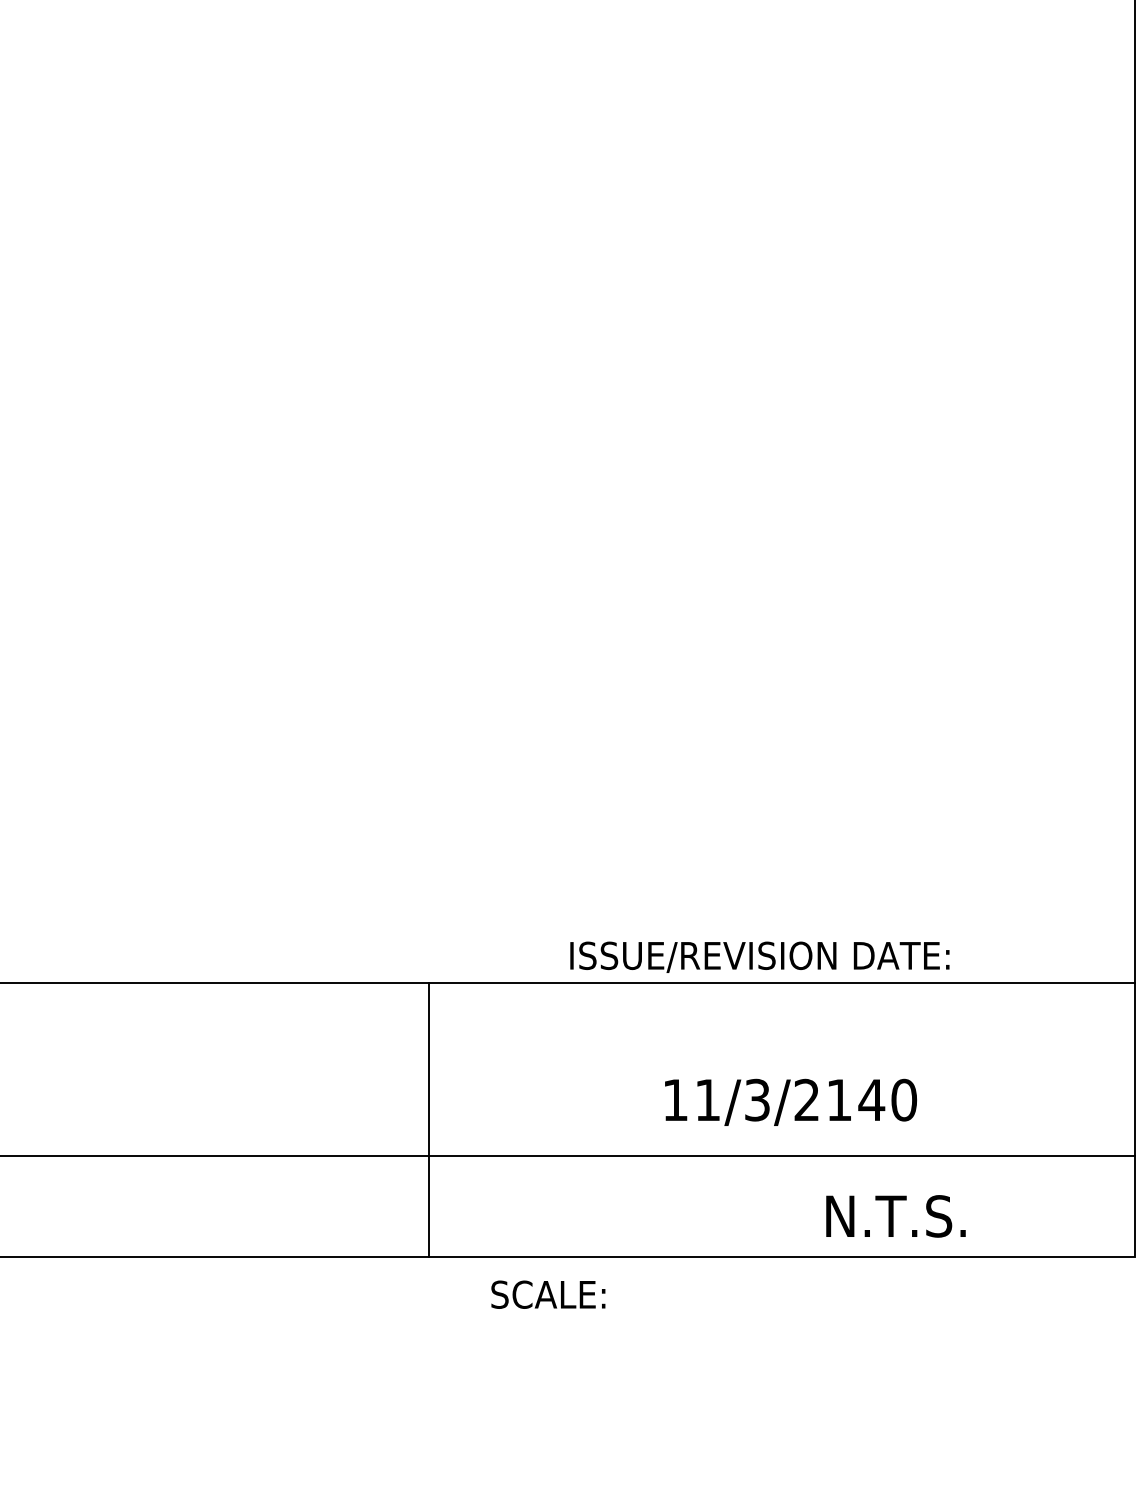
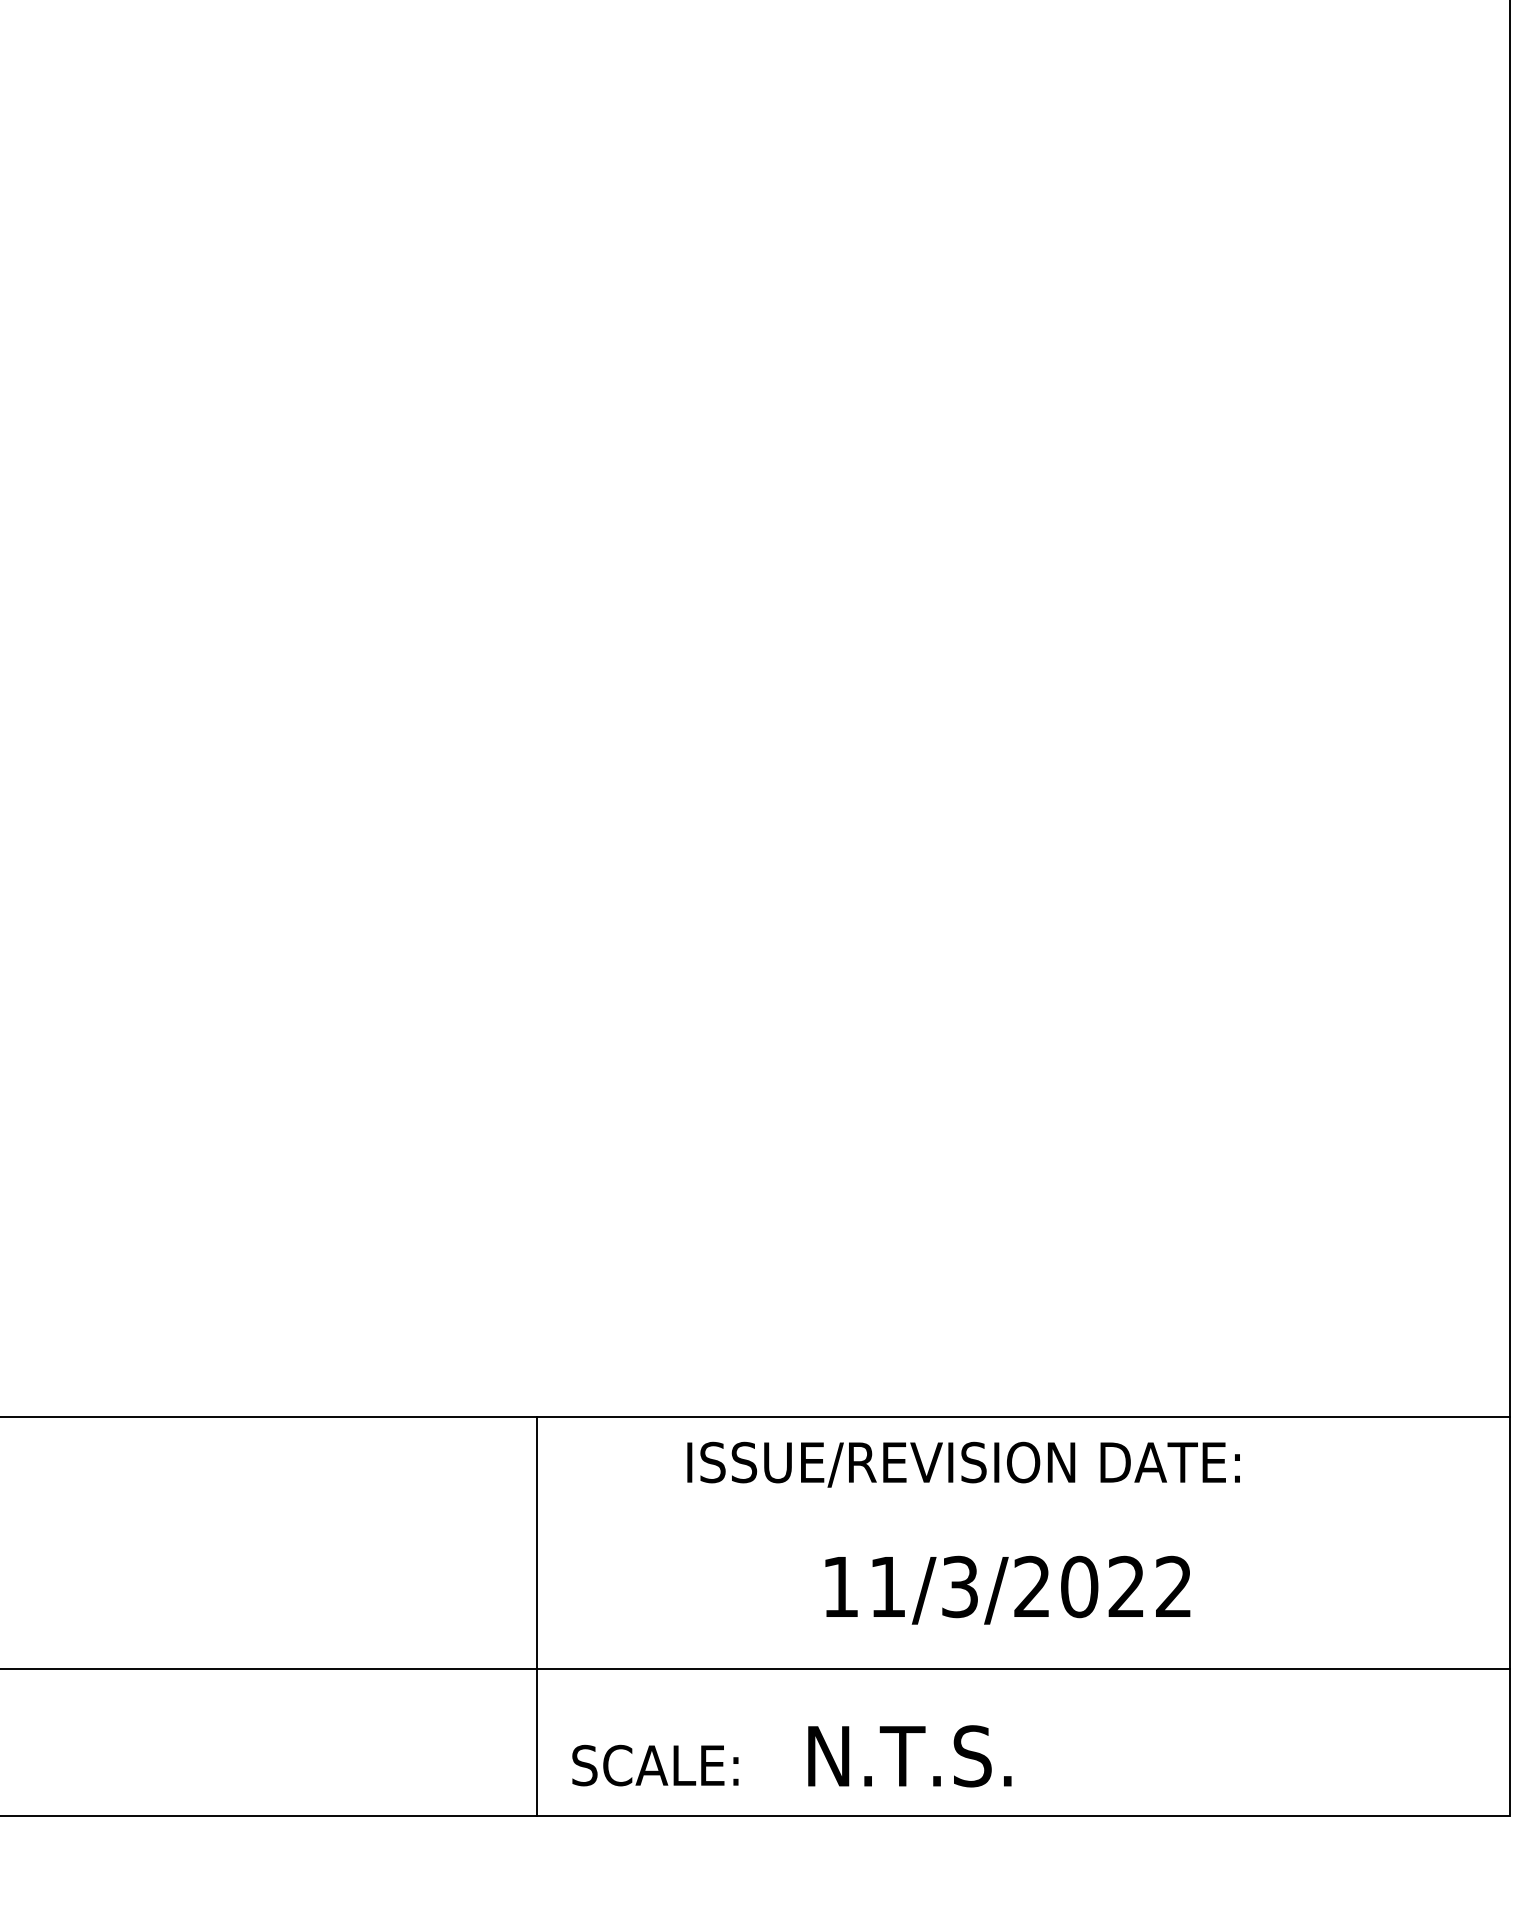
text: (759, 956) -> (963, 1463), moved
text: (871, 1099) -> (1126, 1585), 11/3/2140 -> 11/3/2022
line: (428, 1120) -> (536, 1616), moved
text: (895, 1216) -> (909, 1756), moved
text: (548, 1294) -> (655, 1765), moved

